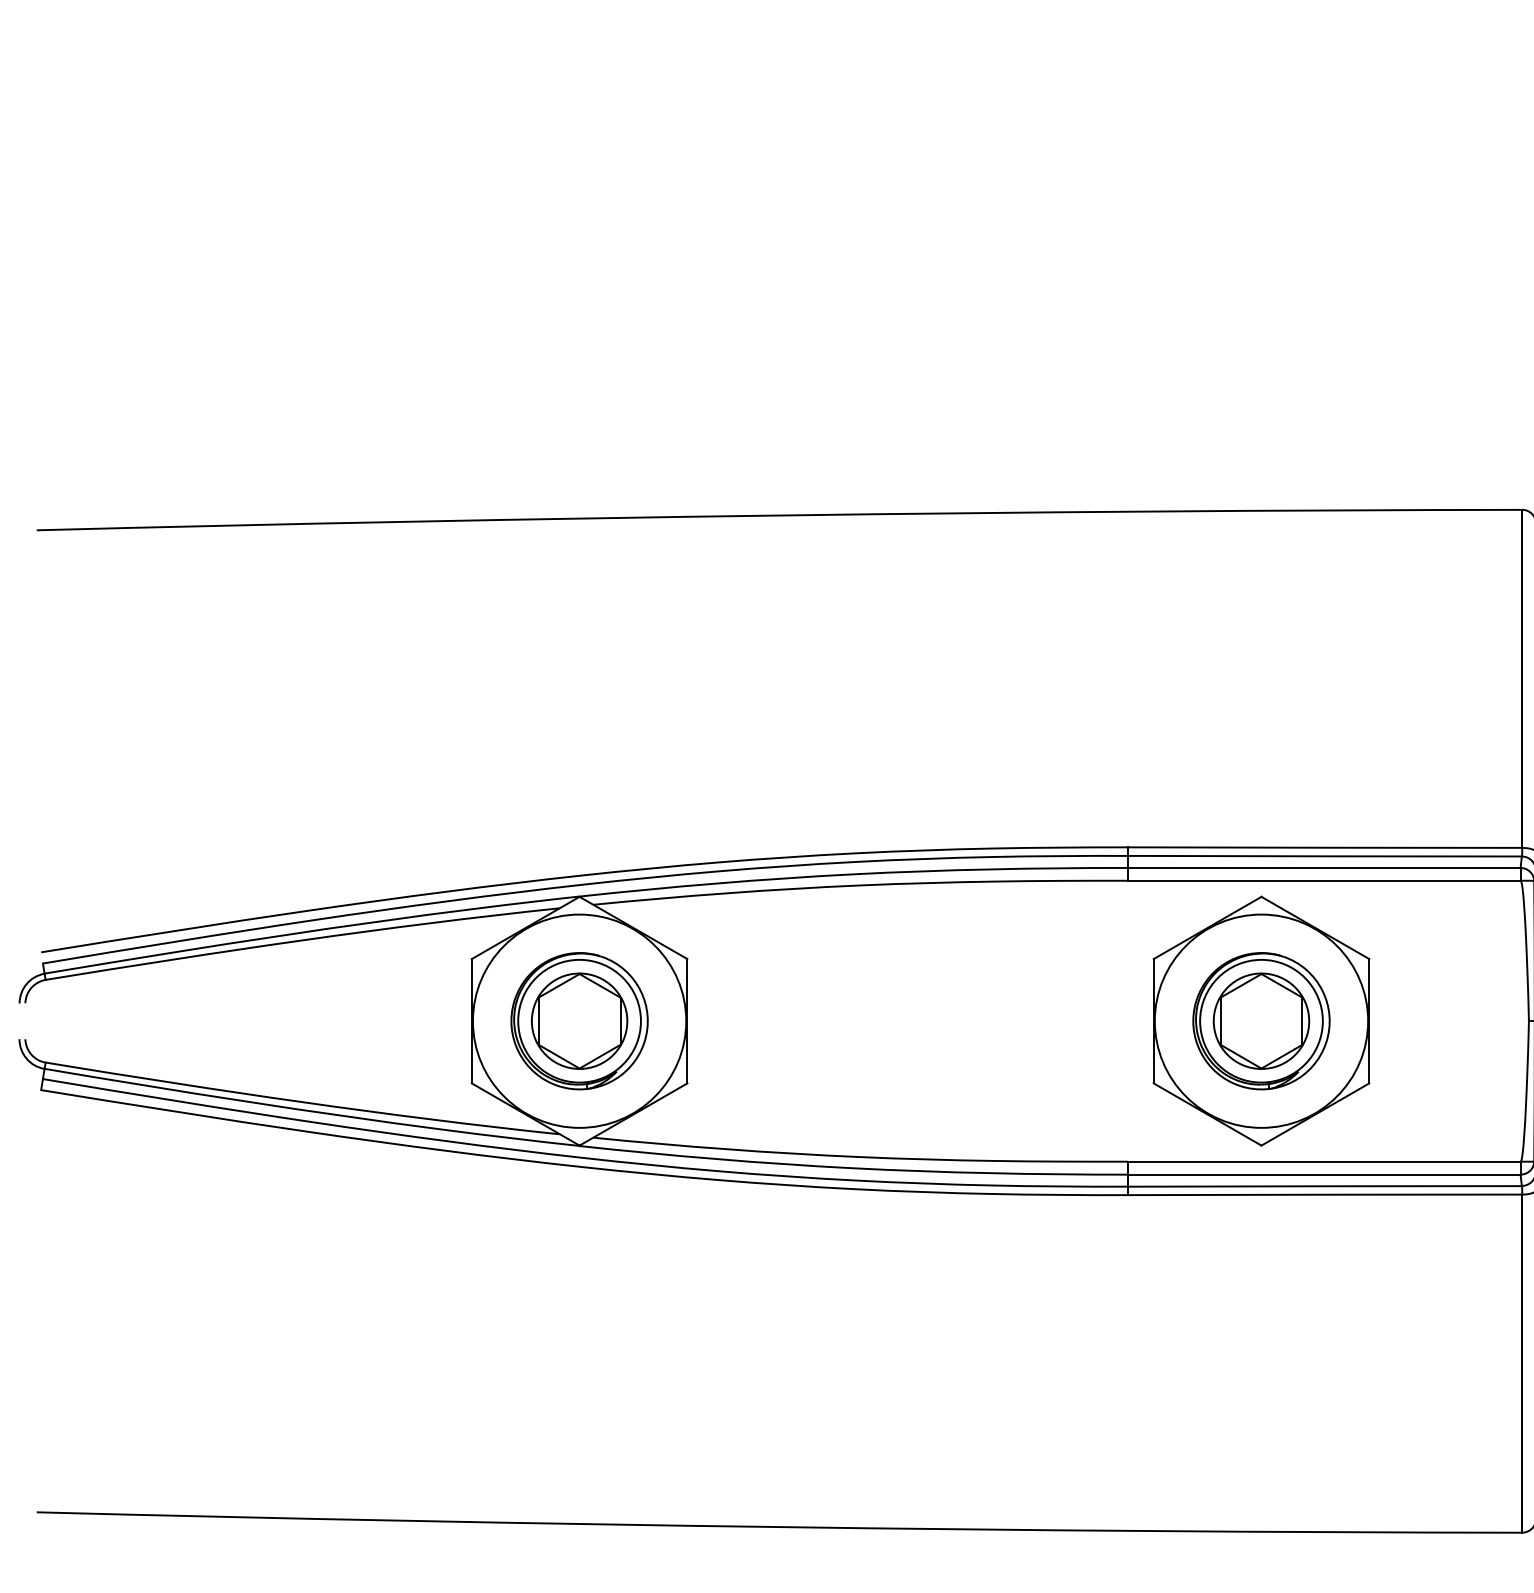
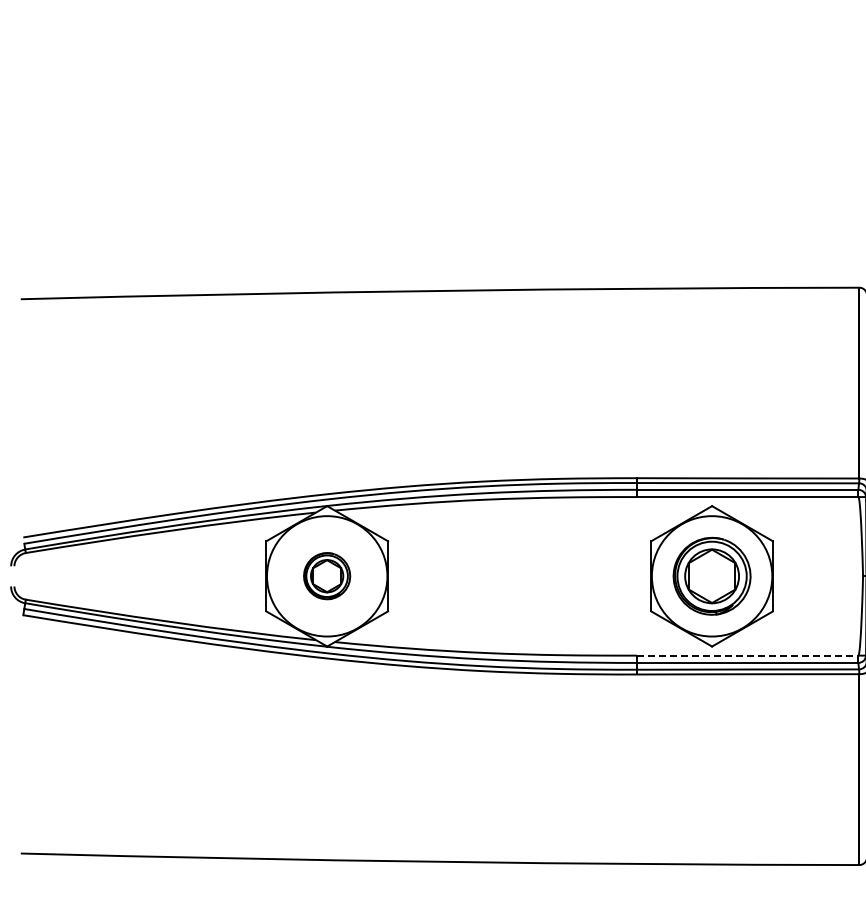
part: (578, 1019) -> (326, 575), size x0.6
line: (1324, 1161) -> (747, 655), solid -> dashed

